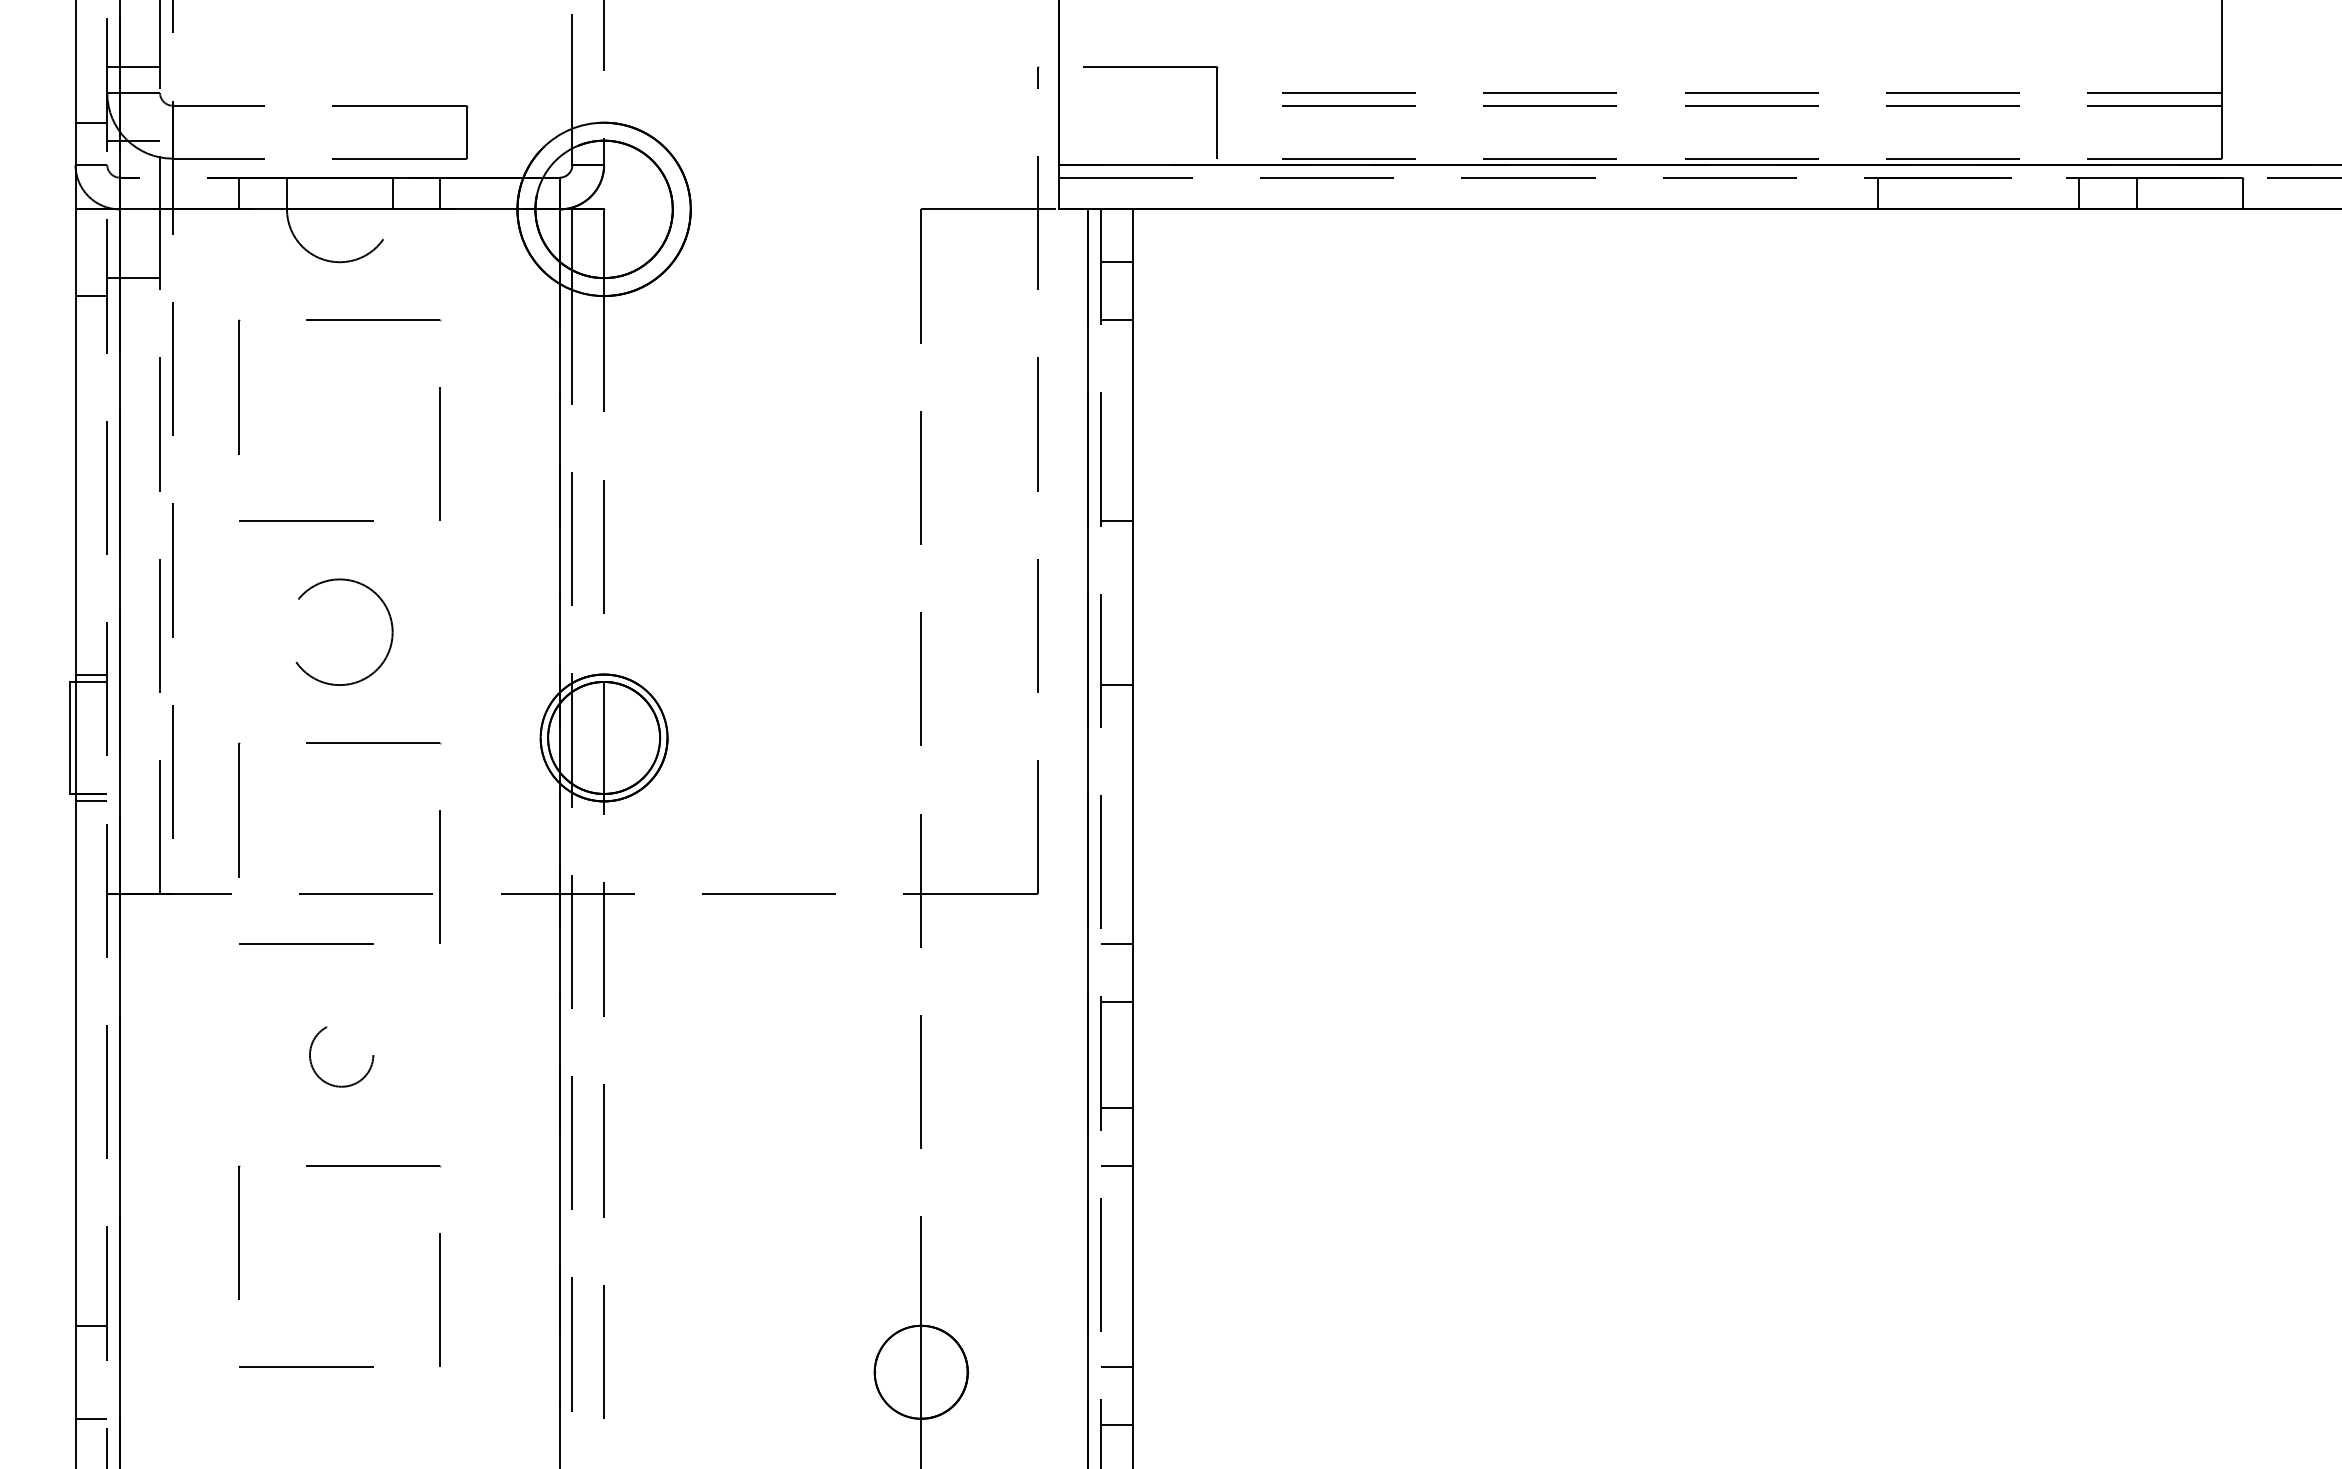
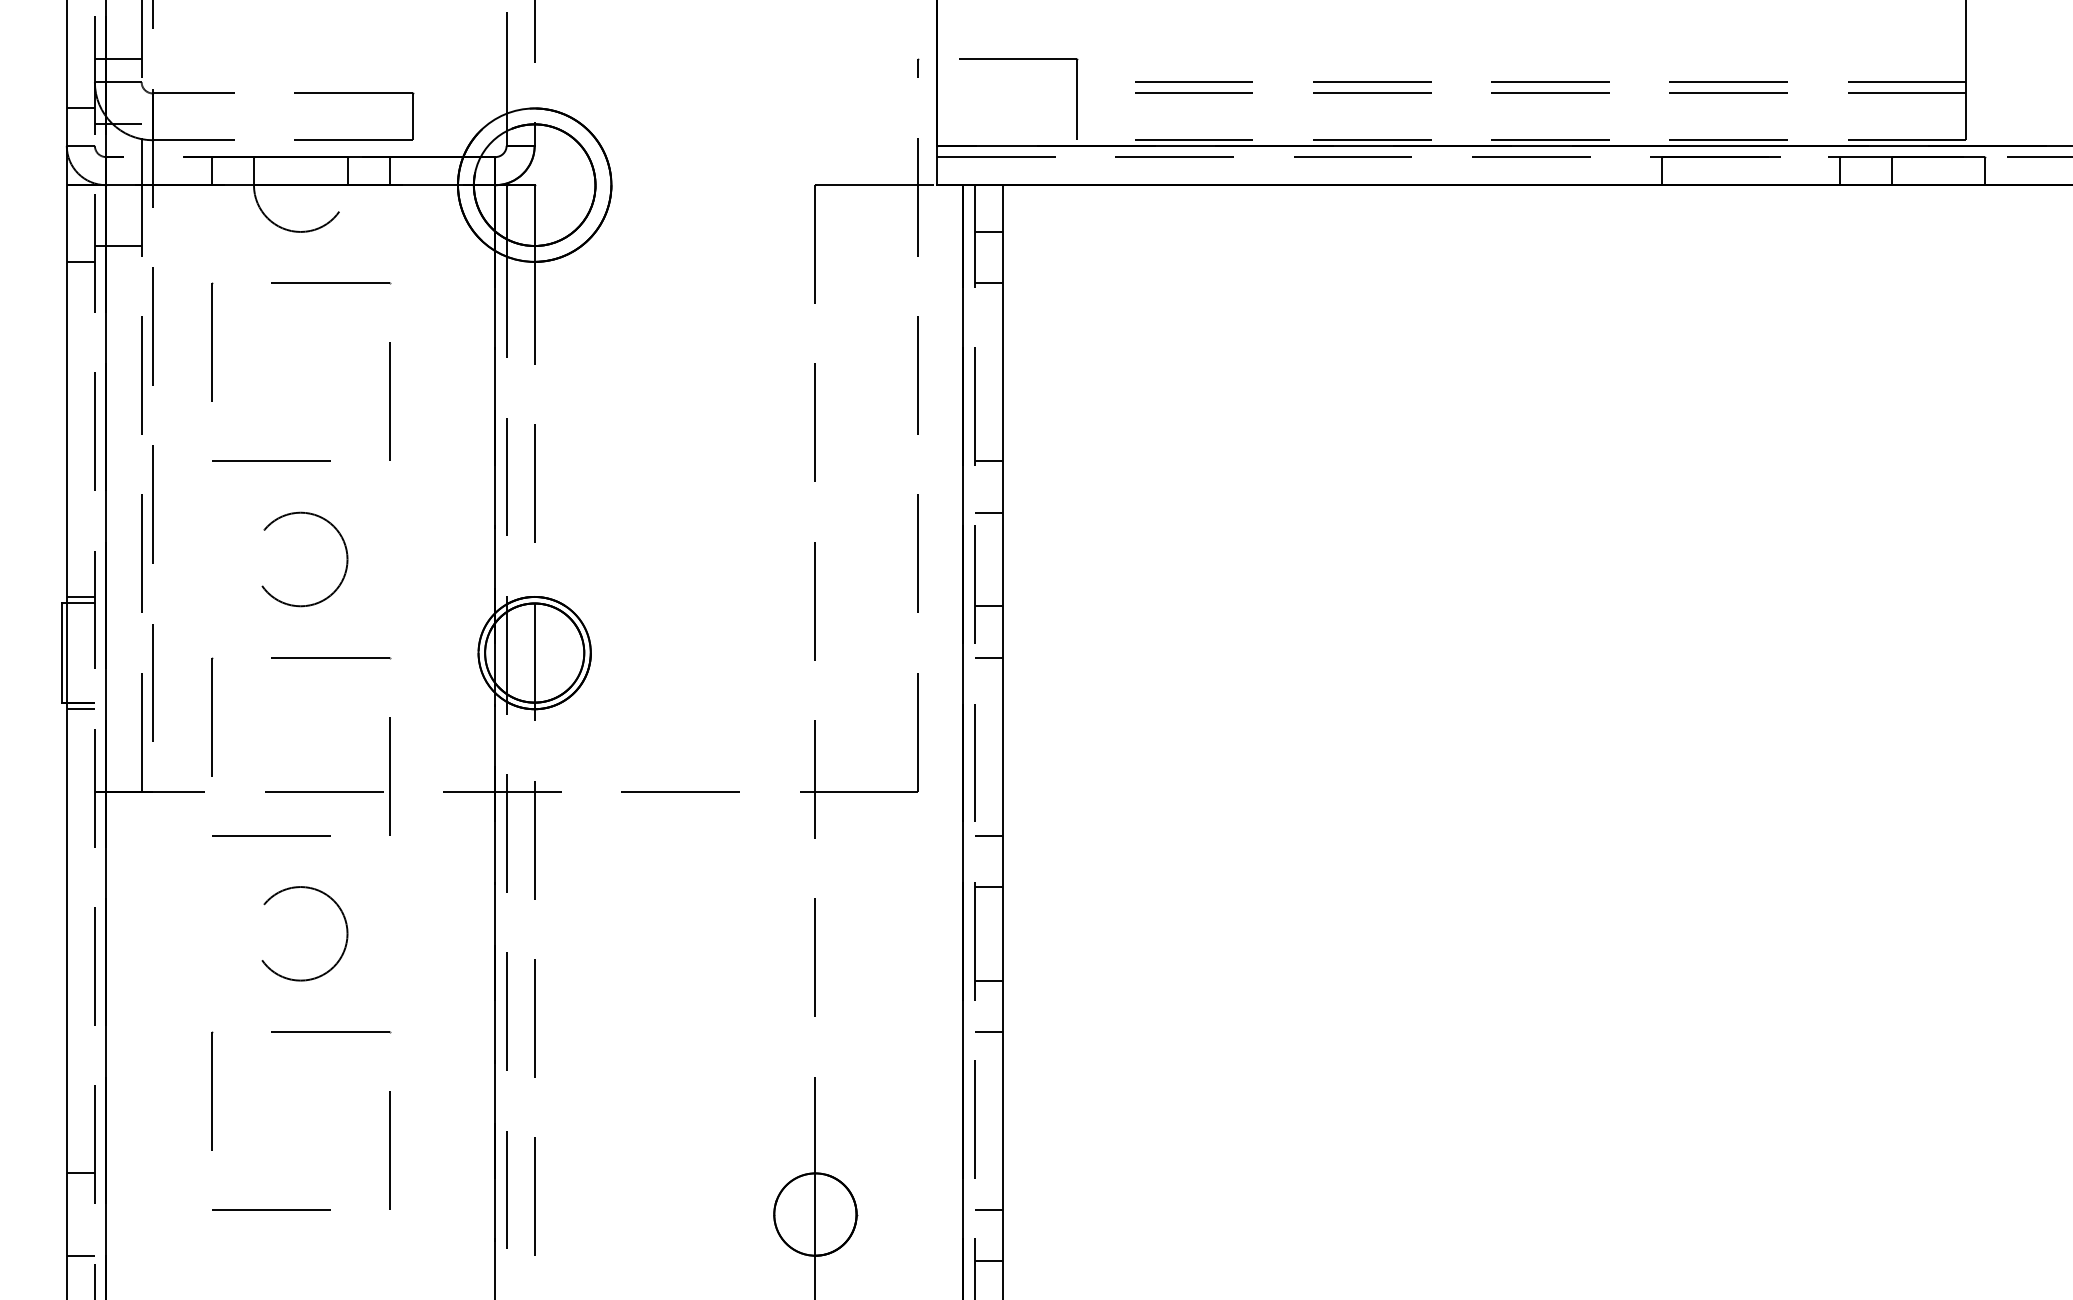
line: (1116, 579) -> (988, 512), added
line: (1116, 743) -> (988, 657), added
circle: (344, 1054) -> (304, 933), size x1.67

